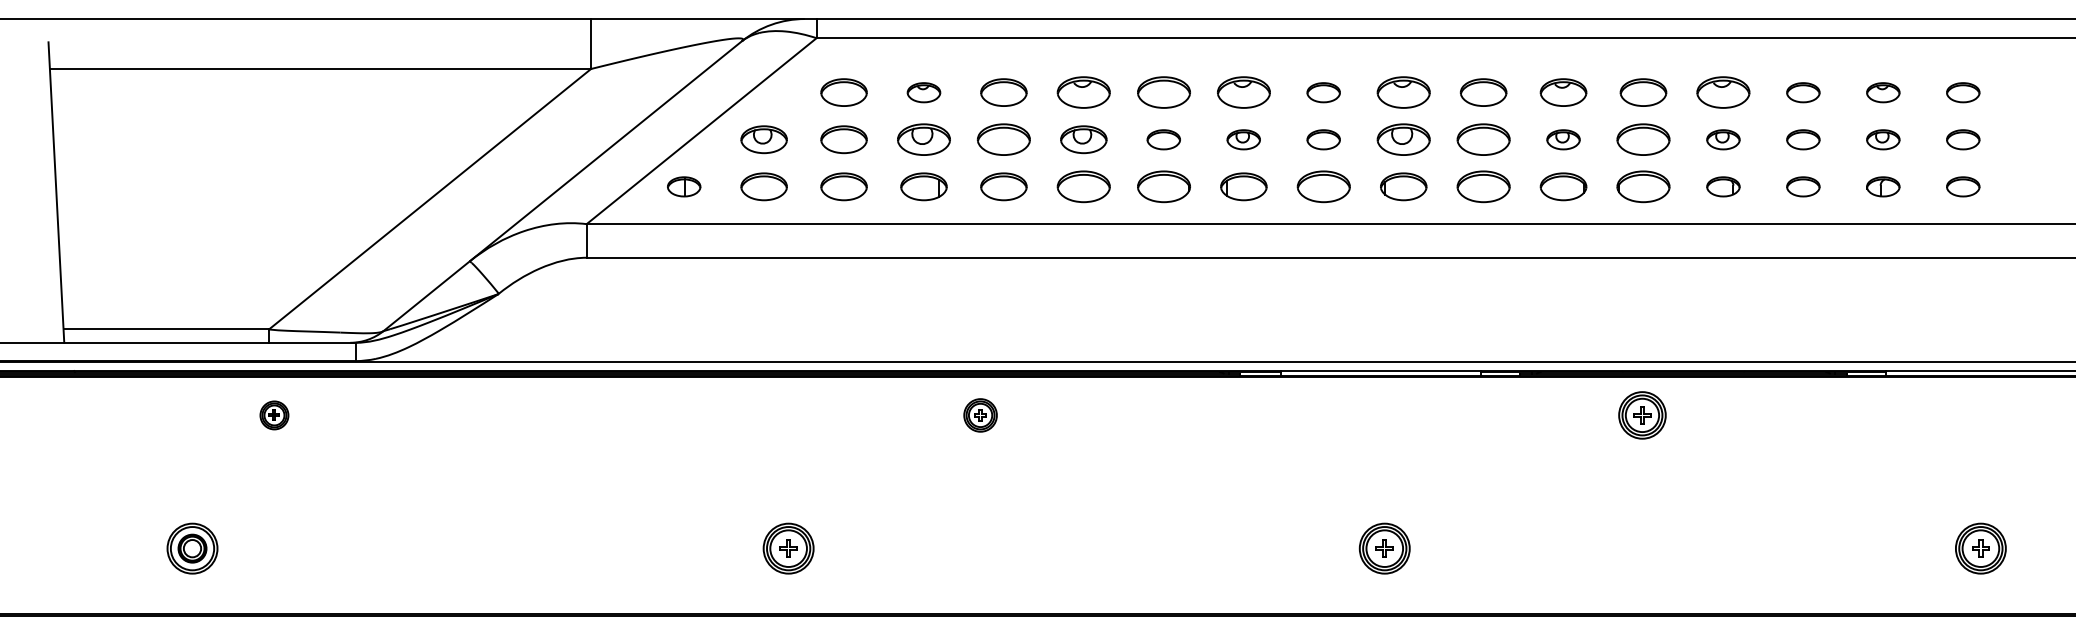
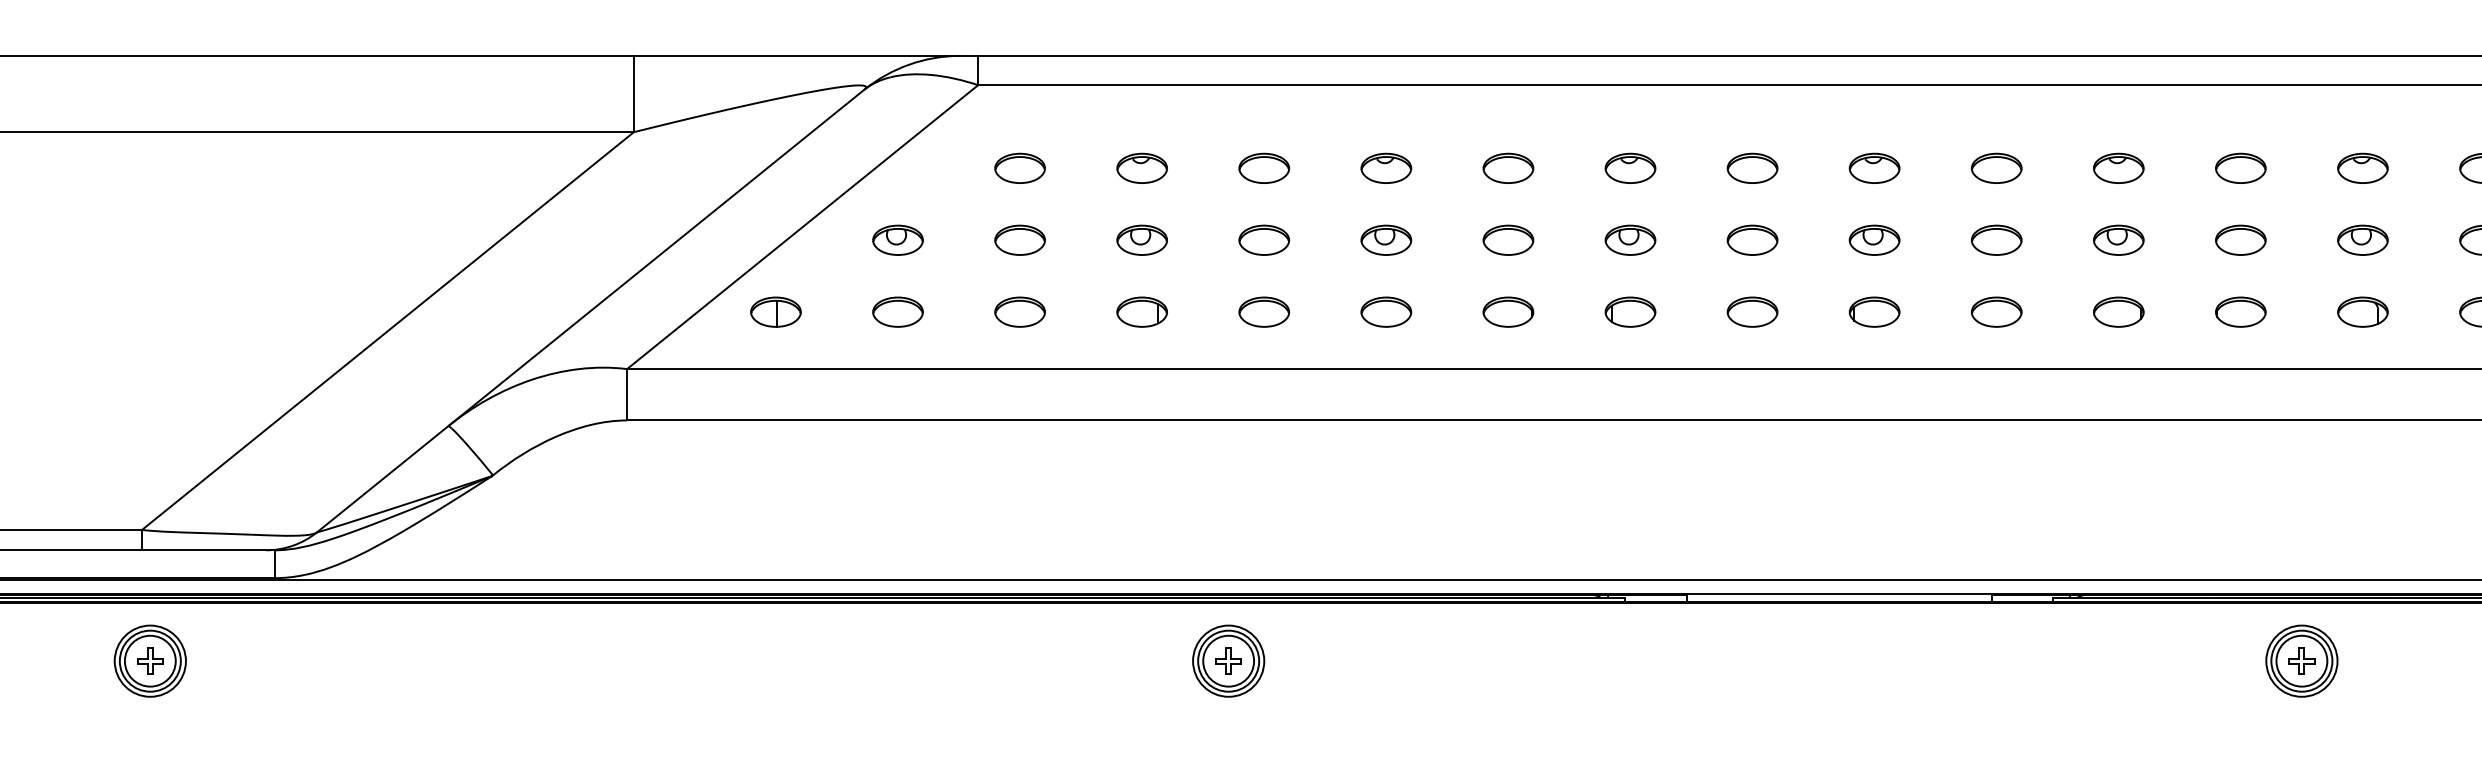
part: (843, 92) -> (1019, 168), size x0.71
part: (1003, 92) -> (1263, 168), size x0.71
part: (1083, 92) -> (1385, 168), size x0.62
part: (1163, 92) -> (1507, 168), size x0.62
part: (1243, 92) -> (1630, 168), size x0.62
part: (1403, 92) -> (1874, 168), size x0.62
part: (1483, 92) -> (1996, 168), size x0.71
part: (1563, 92) -> (2118, 168), size x0.71
part: (1643, 92) -> (2240, 168), size x0.71
part: (1723, 92) -> (2363, 168), size x0.62
part: (763, 139) -> (897, 239), size x0.71
part: (843, 139) -> (1019, 239), size x0.71
part: (923, 139) -> (1141, 239), size x0.62
part: (1003, 139) -> (1263, 239), size x0.62
part: (1083, 139) -> (1385, 239), size x0.71
part: (1403, 139) -> (1874, 239), size x0.62
part: (1483, 139) -> (1996, 239), size x0.62
part: (1643, 139) -> (2240, 239), size x0.62
part: (763, 186) -> (897, 311), size x0.71
part: (843, 186) -> (1019, 311), size x0.71
part: (923, 186) -> (1141, 311), size x0.71
part: (1003, 186) -> (1263, 311), size x0.71
part: (1083, 186) -> (1385, 311), size x0.62
part: (1163, 186) -> (1507, 311), size x0.62
part: (1243, 186) -> (1630, 311), size x0.71
part: (1323, 186) -> (1752, 311), size x0.62
part: (1403, 186) -> (1874, 311), size x0.71
part: (1483, 186) -> (1996, 311), size x0.62
part: (1563, 186) -> (2118, 311), size x0.71
part: (1643, 186) -> (2240, 311), size x0.62
part: (274, 415) -> (150, 661), size x1.67
part: (980, 415) -> (1228, 661), size x1.43
part: (1642, 415) -> (2301, 661), moved

